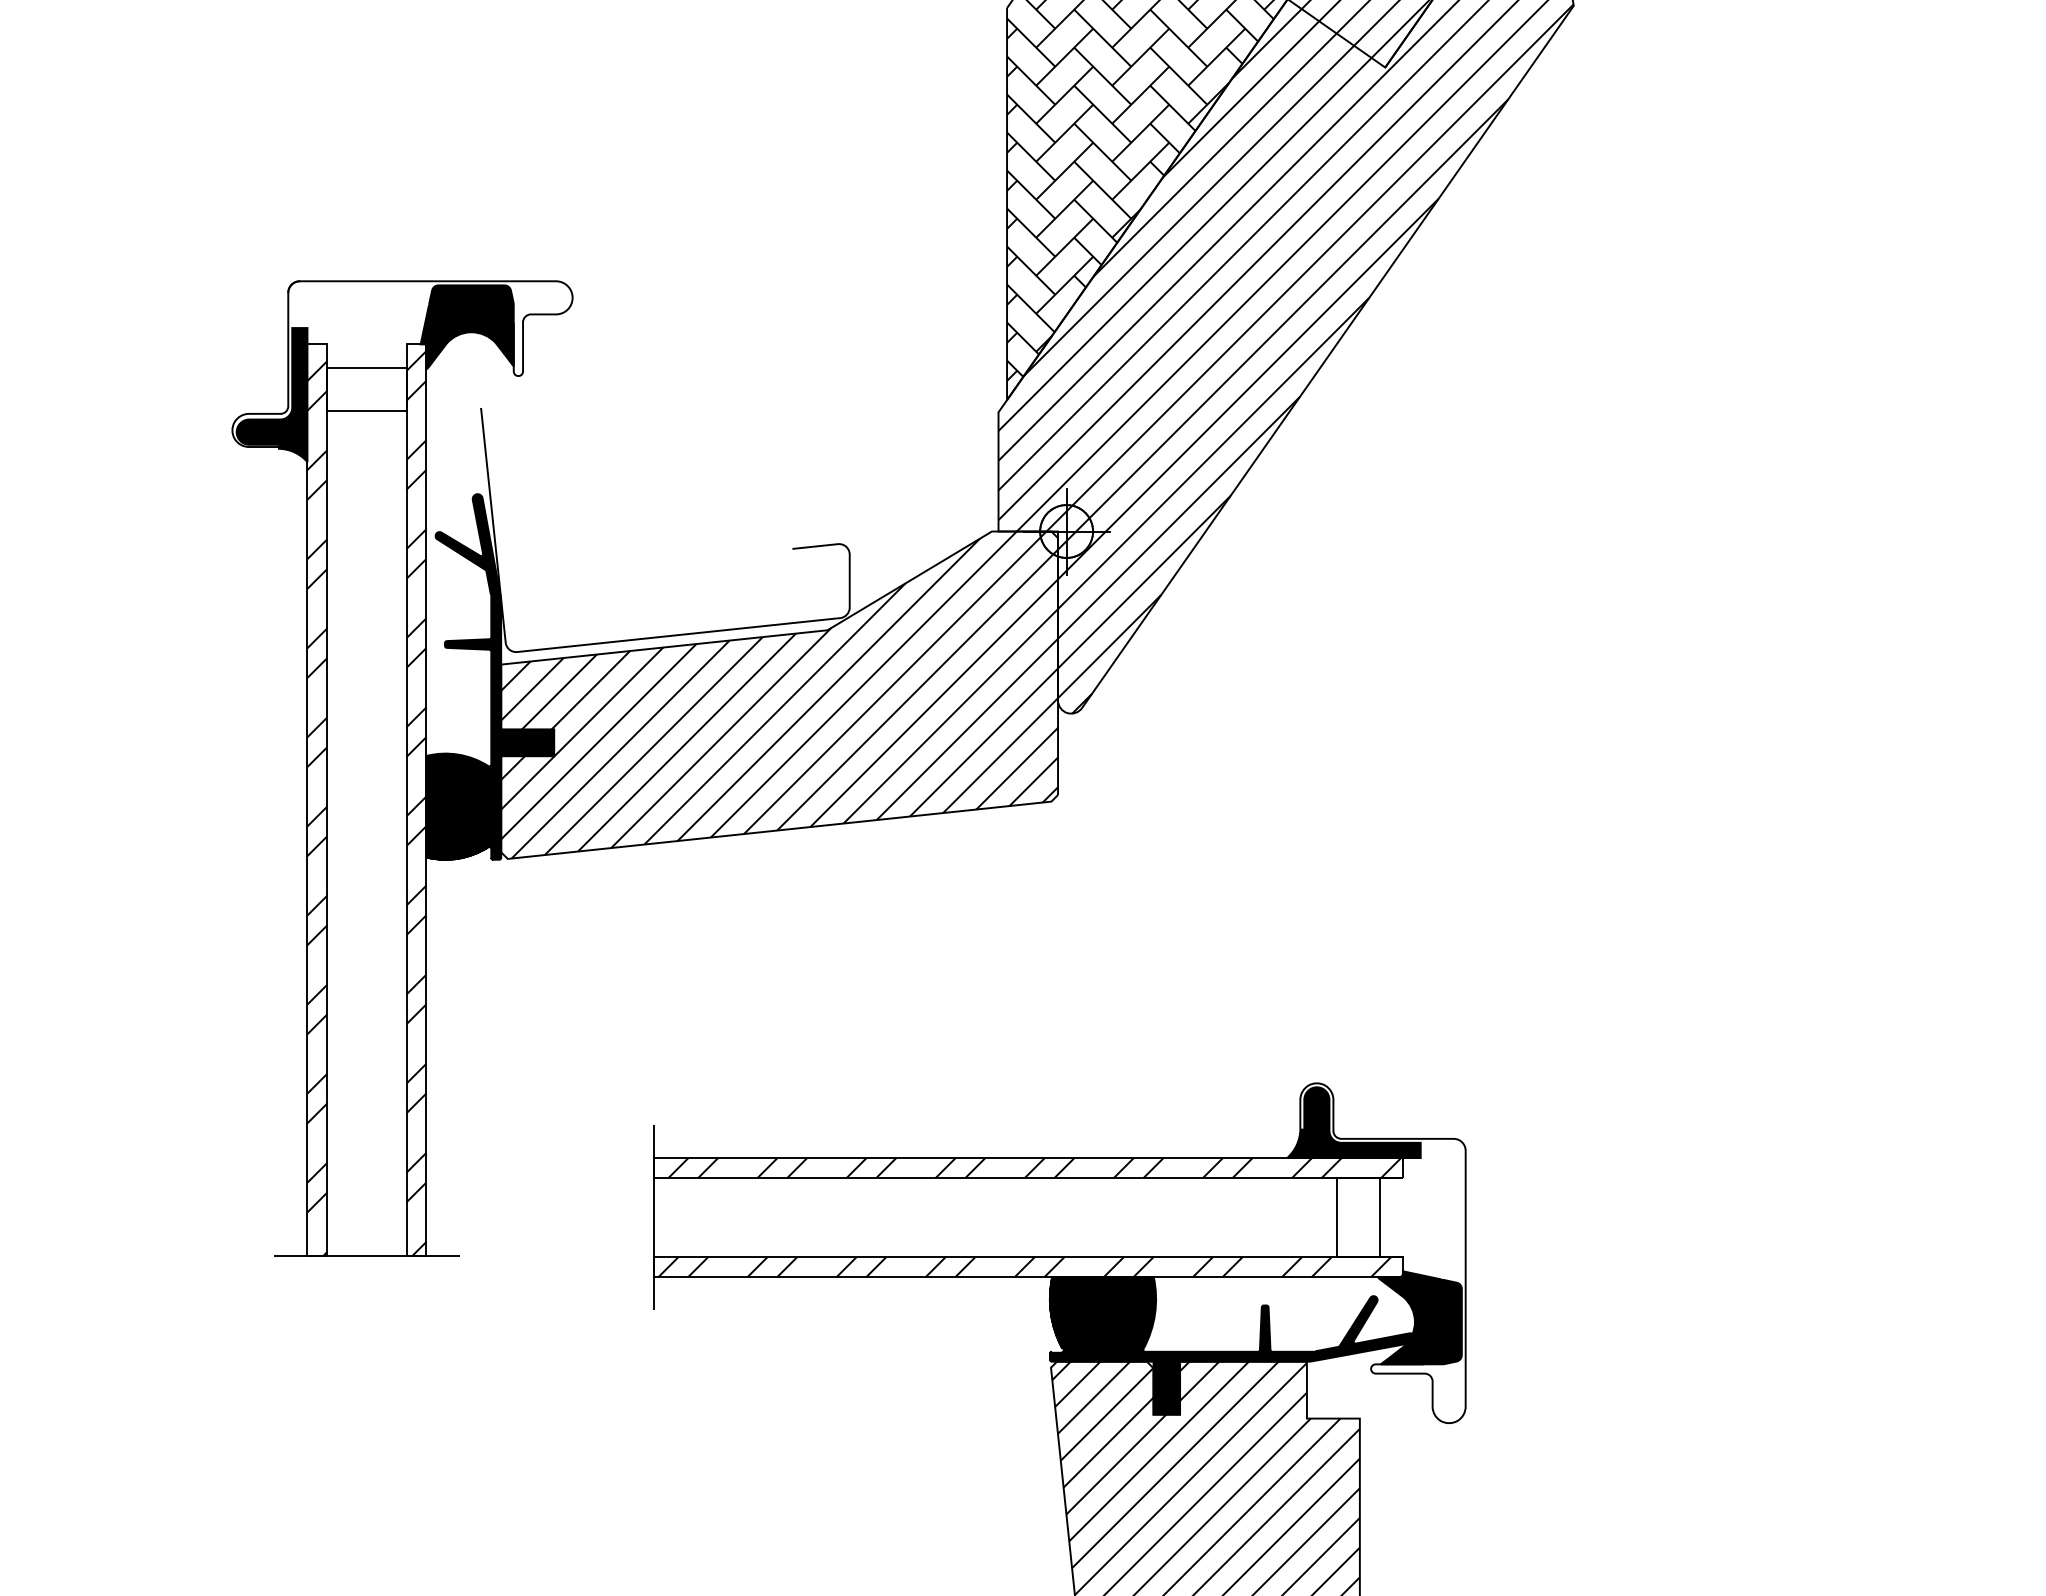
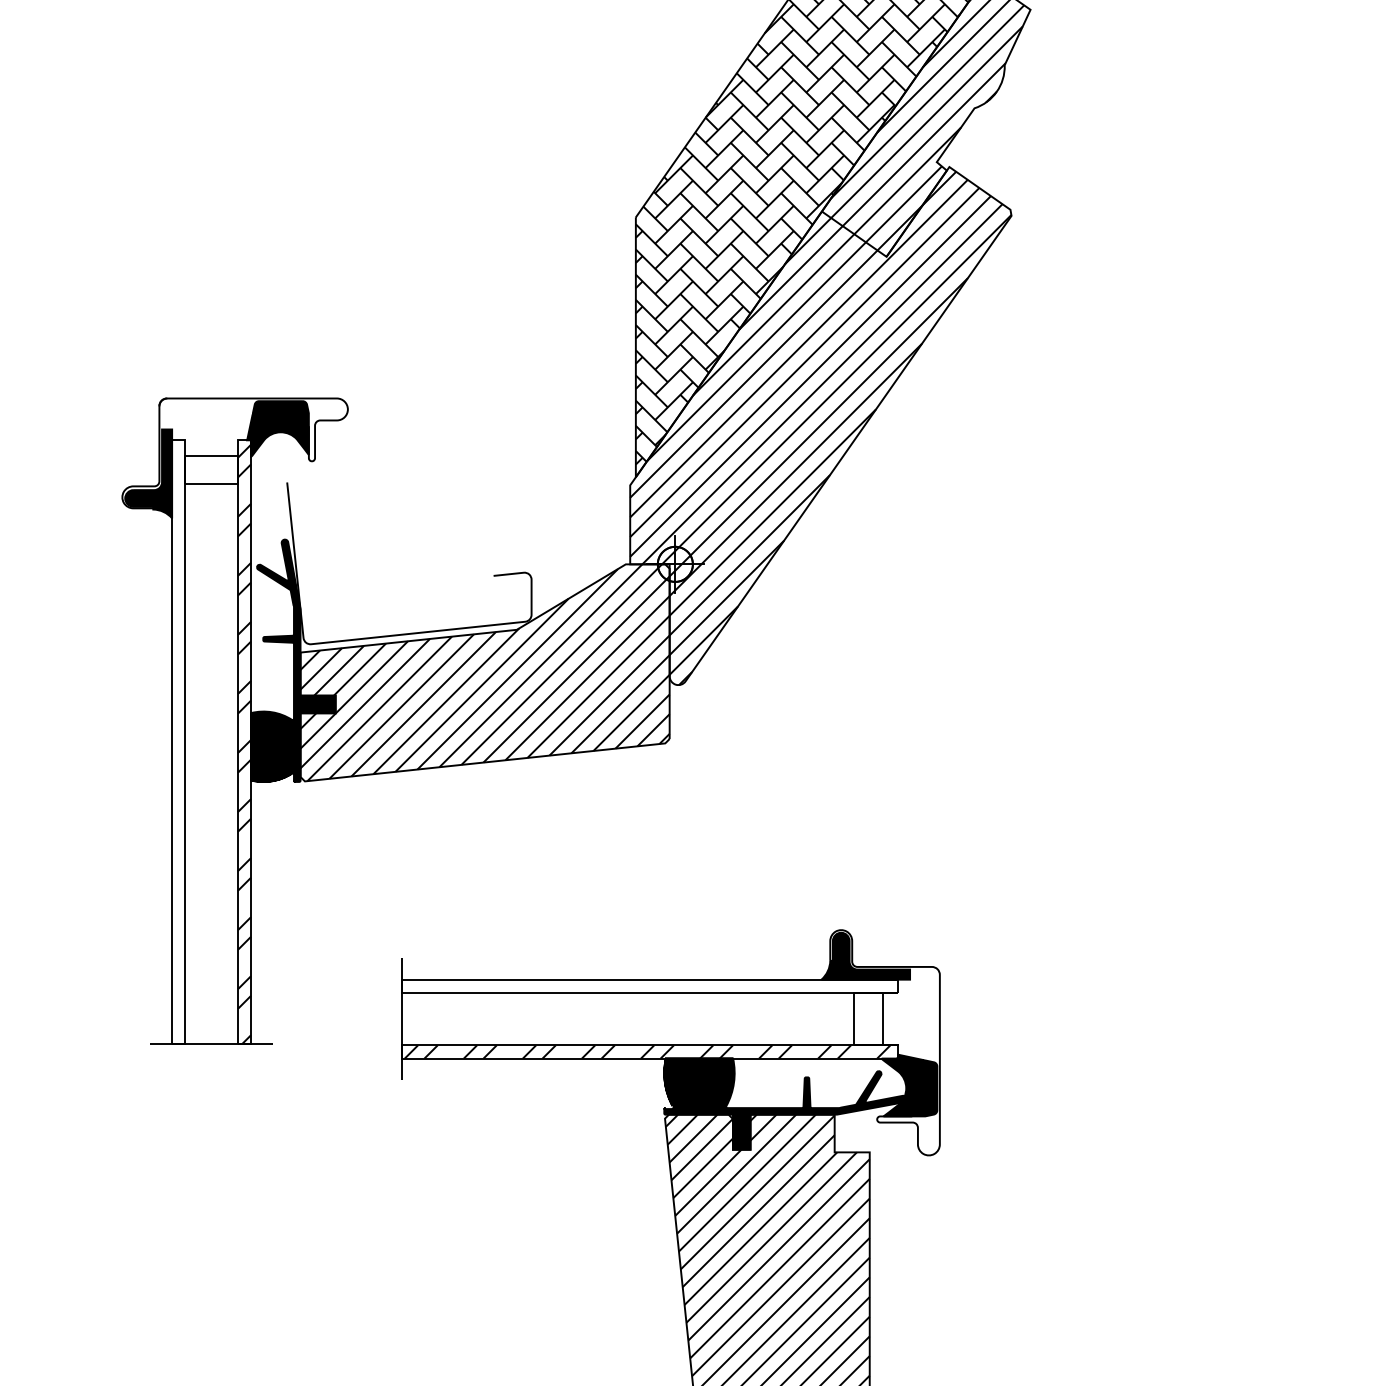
hatch: (317, 807) -> (178, 747), removed
hatch: (1035, 1166) -> (654, 985), removed

